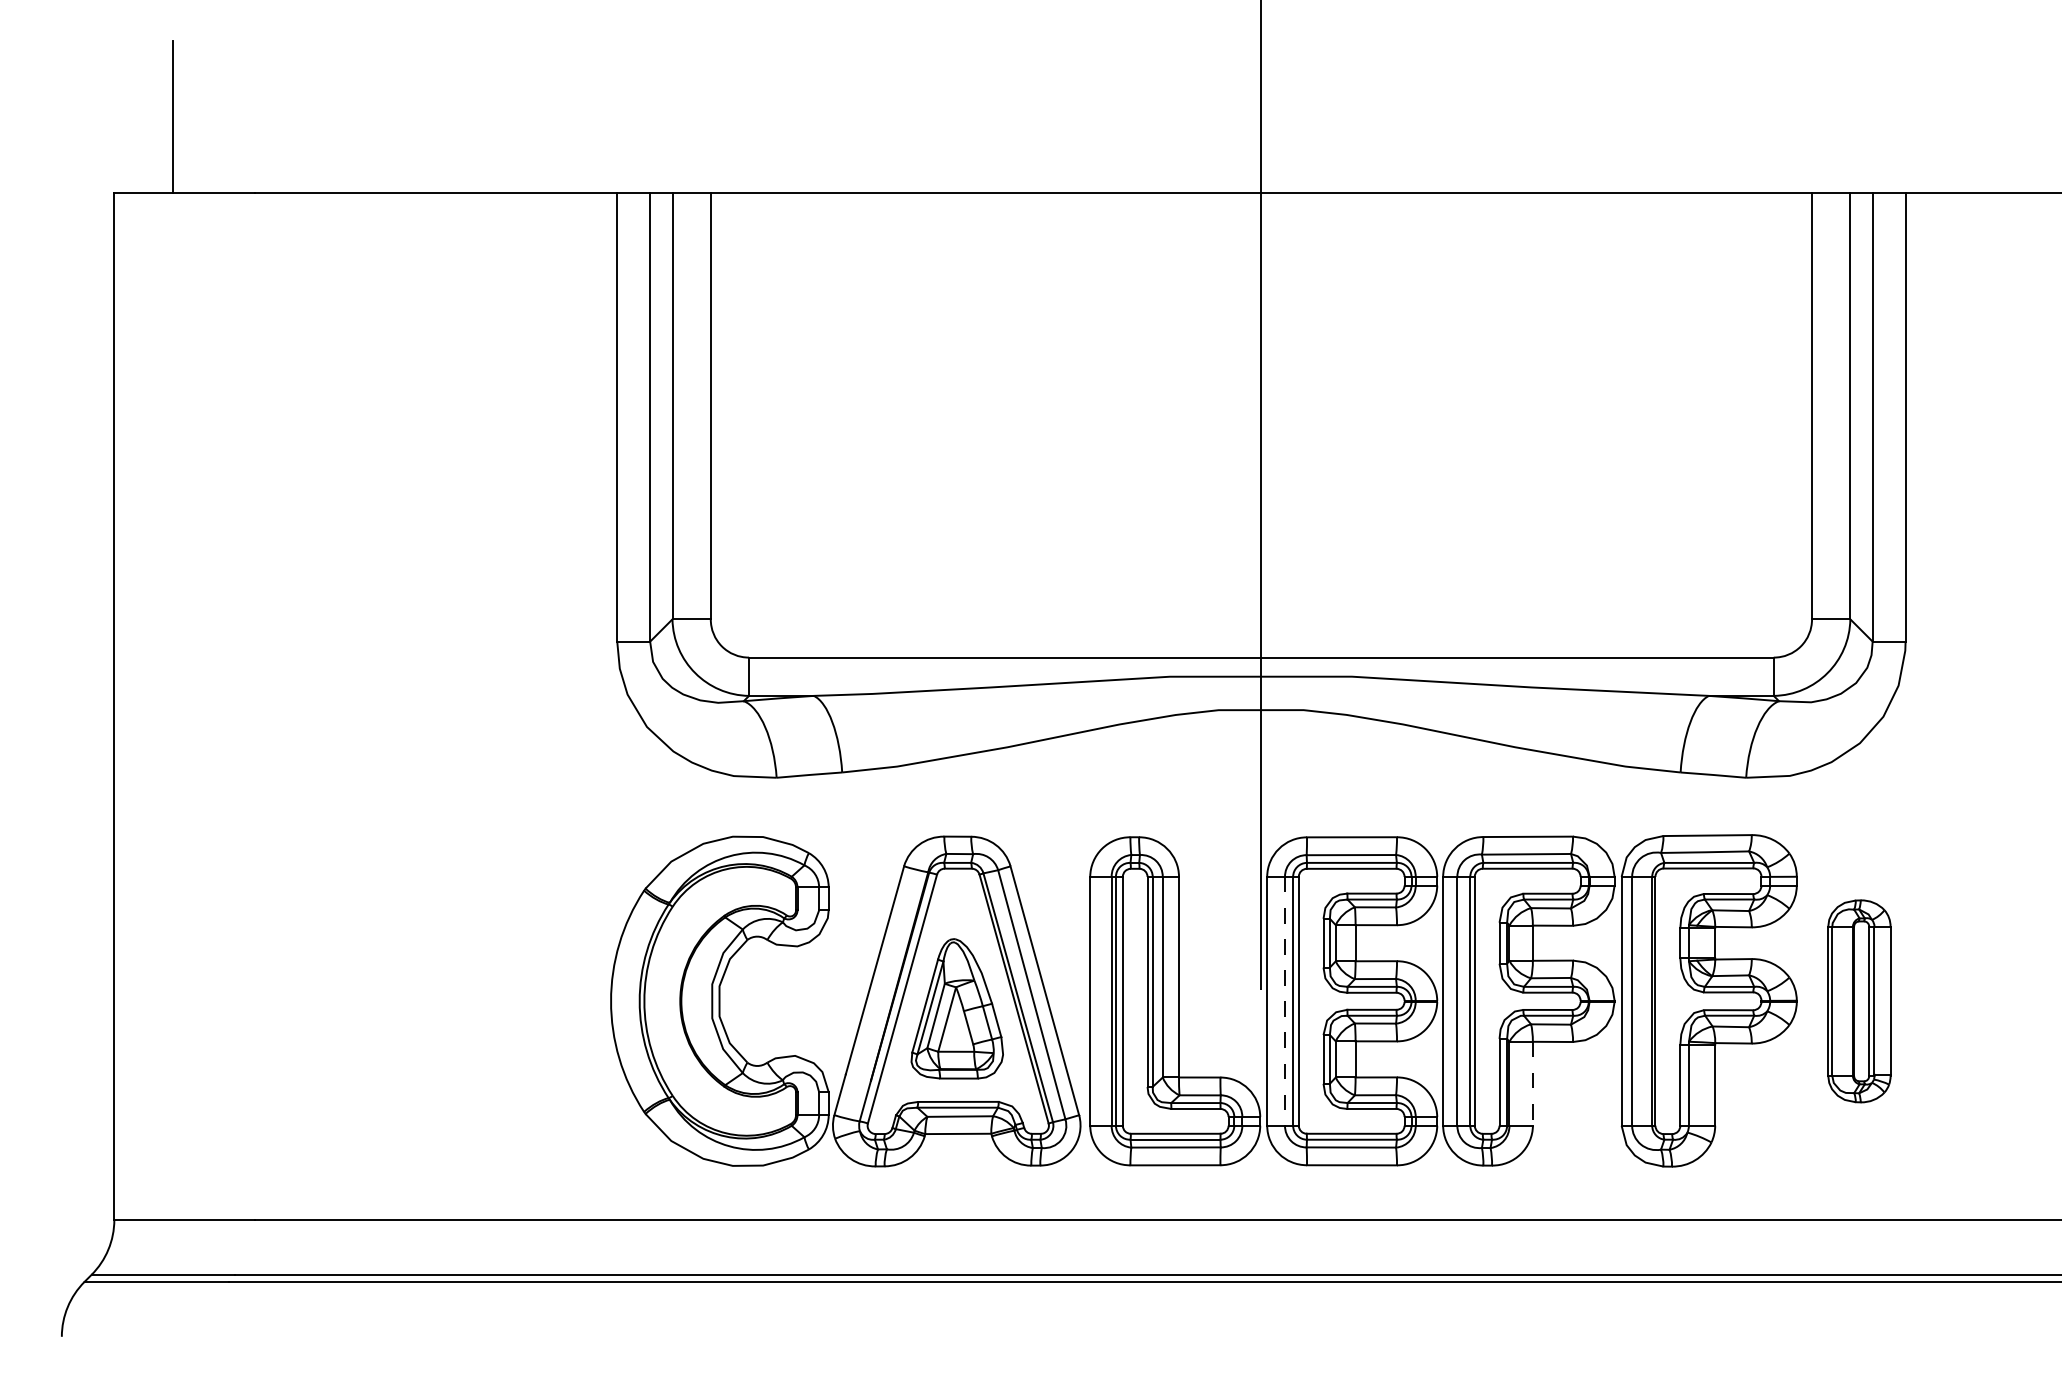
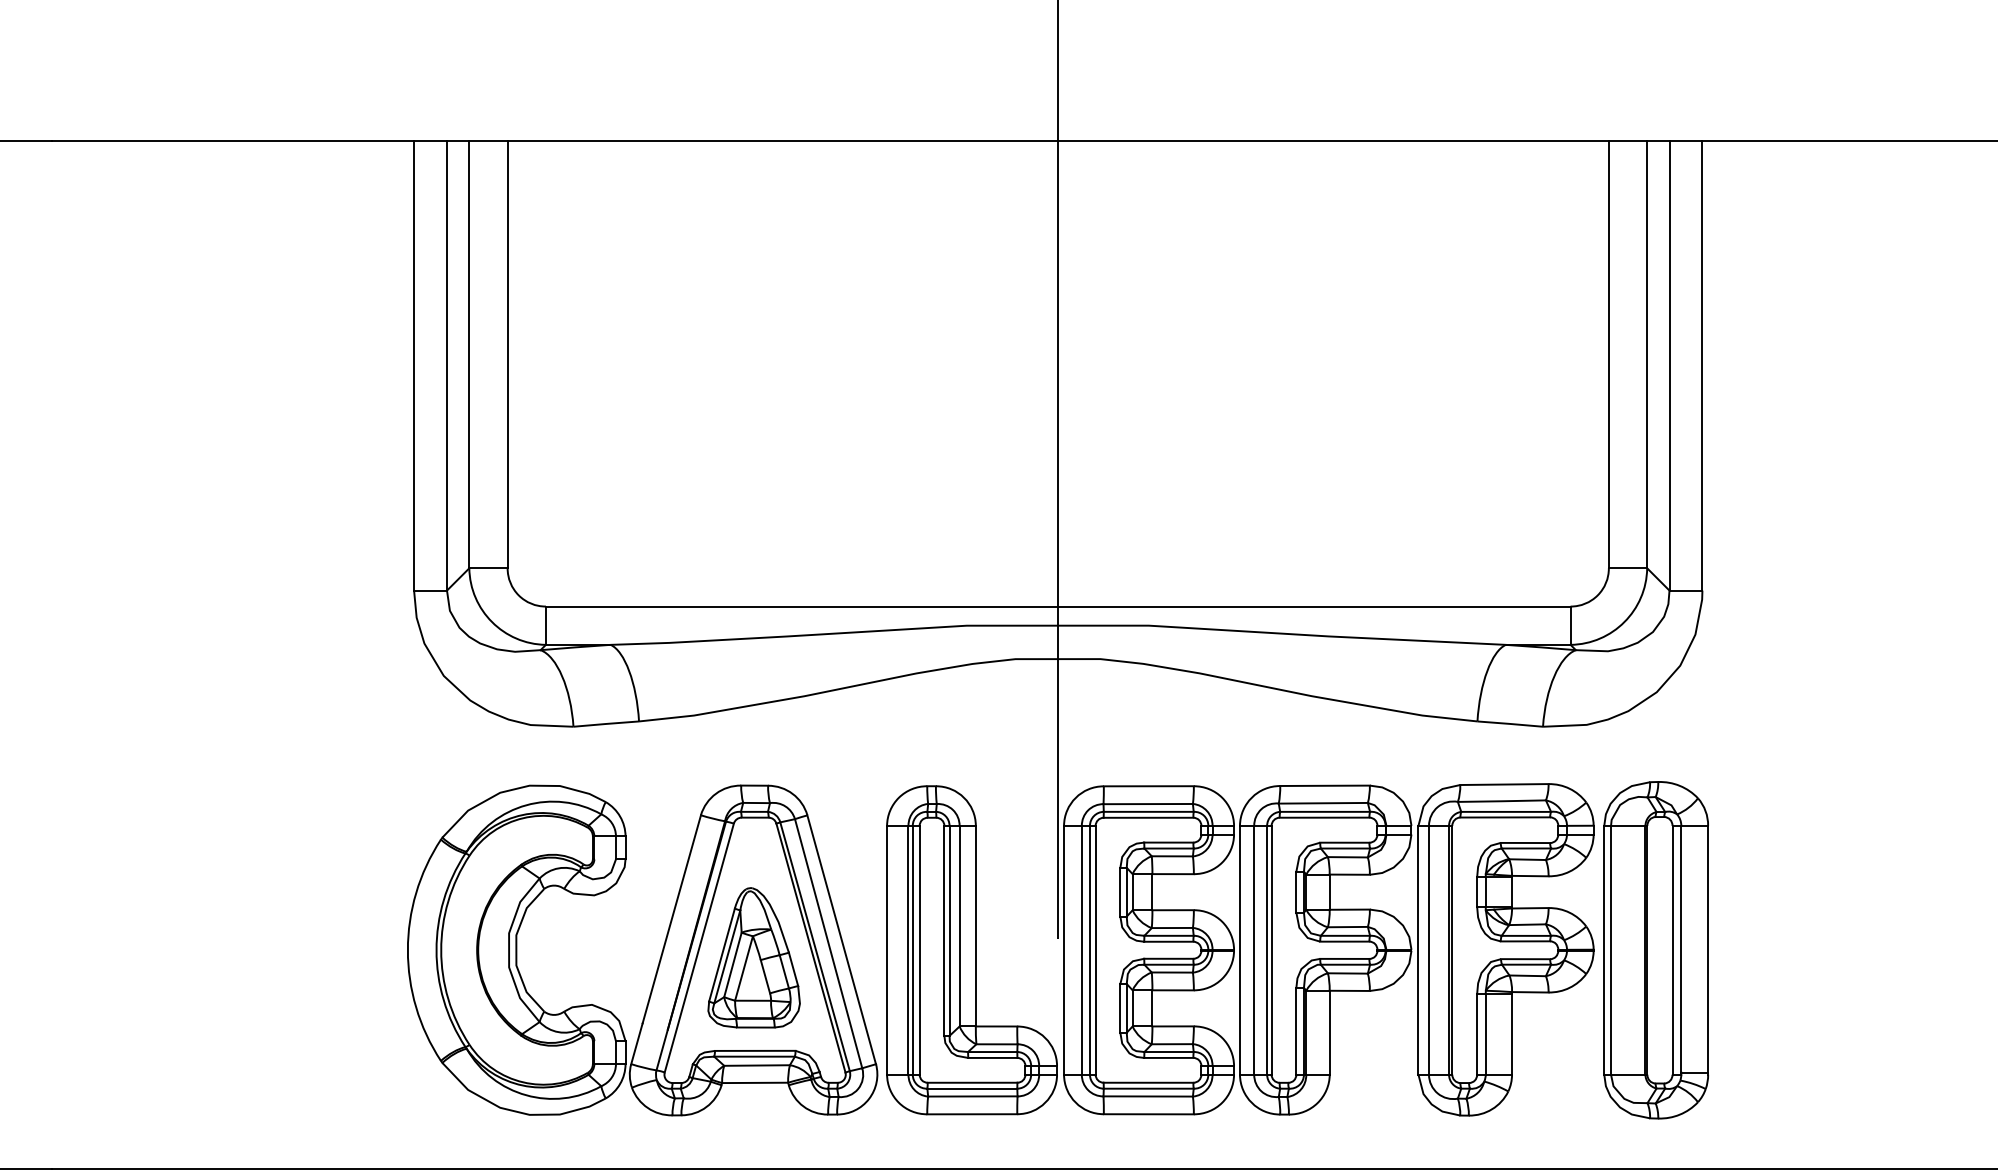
line: (1284, 1001) -> (1081, 950), dashed -> solid
part: (1859, 1001) -> (1656, 950), size x1.67
line: (1532, 1083) -> (1329, 1032), dashed -> solid

